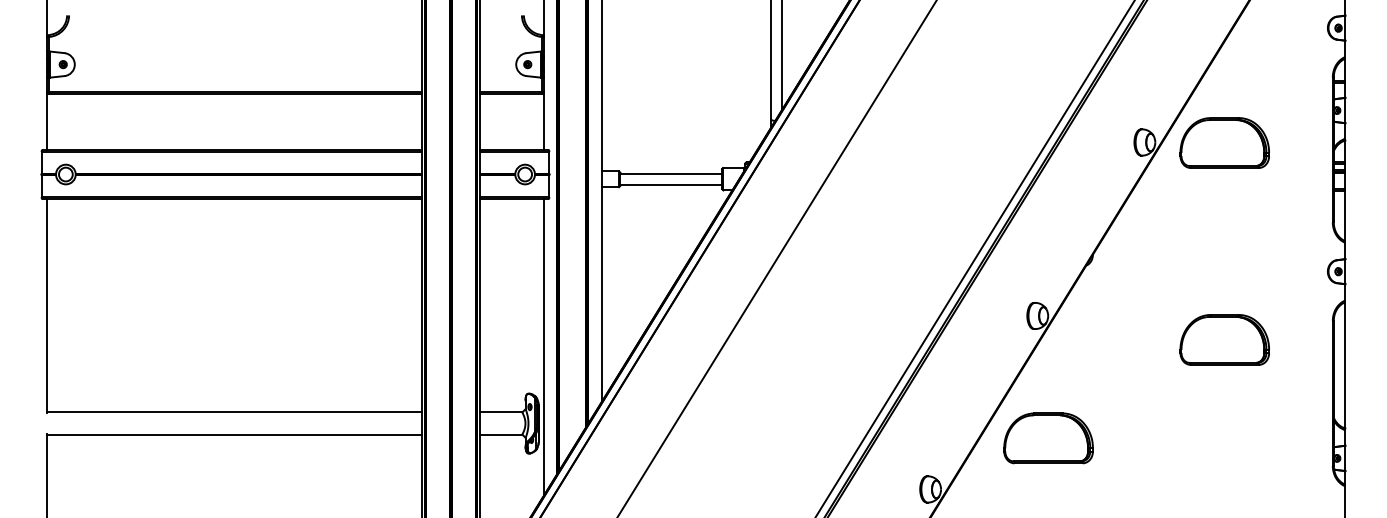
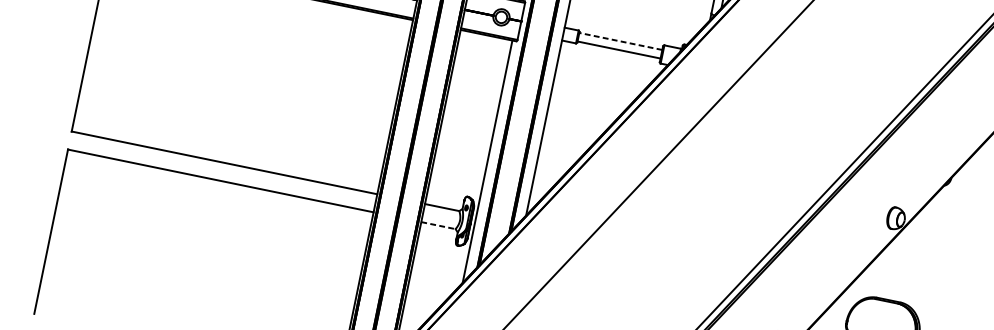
line: (671, 174) -> (620, 41), solid -> dashed
line: (501, 434) -> (438, 225), solid -> dashed

